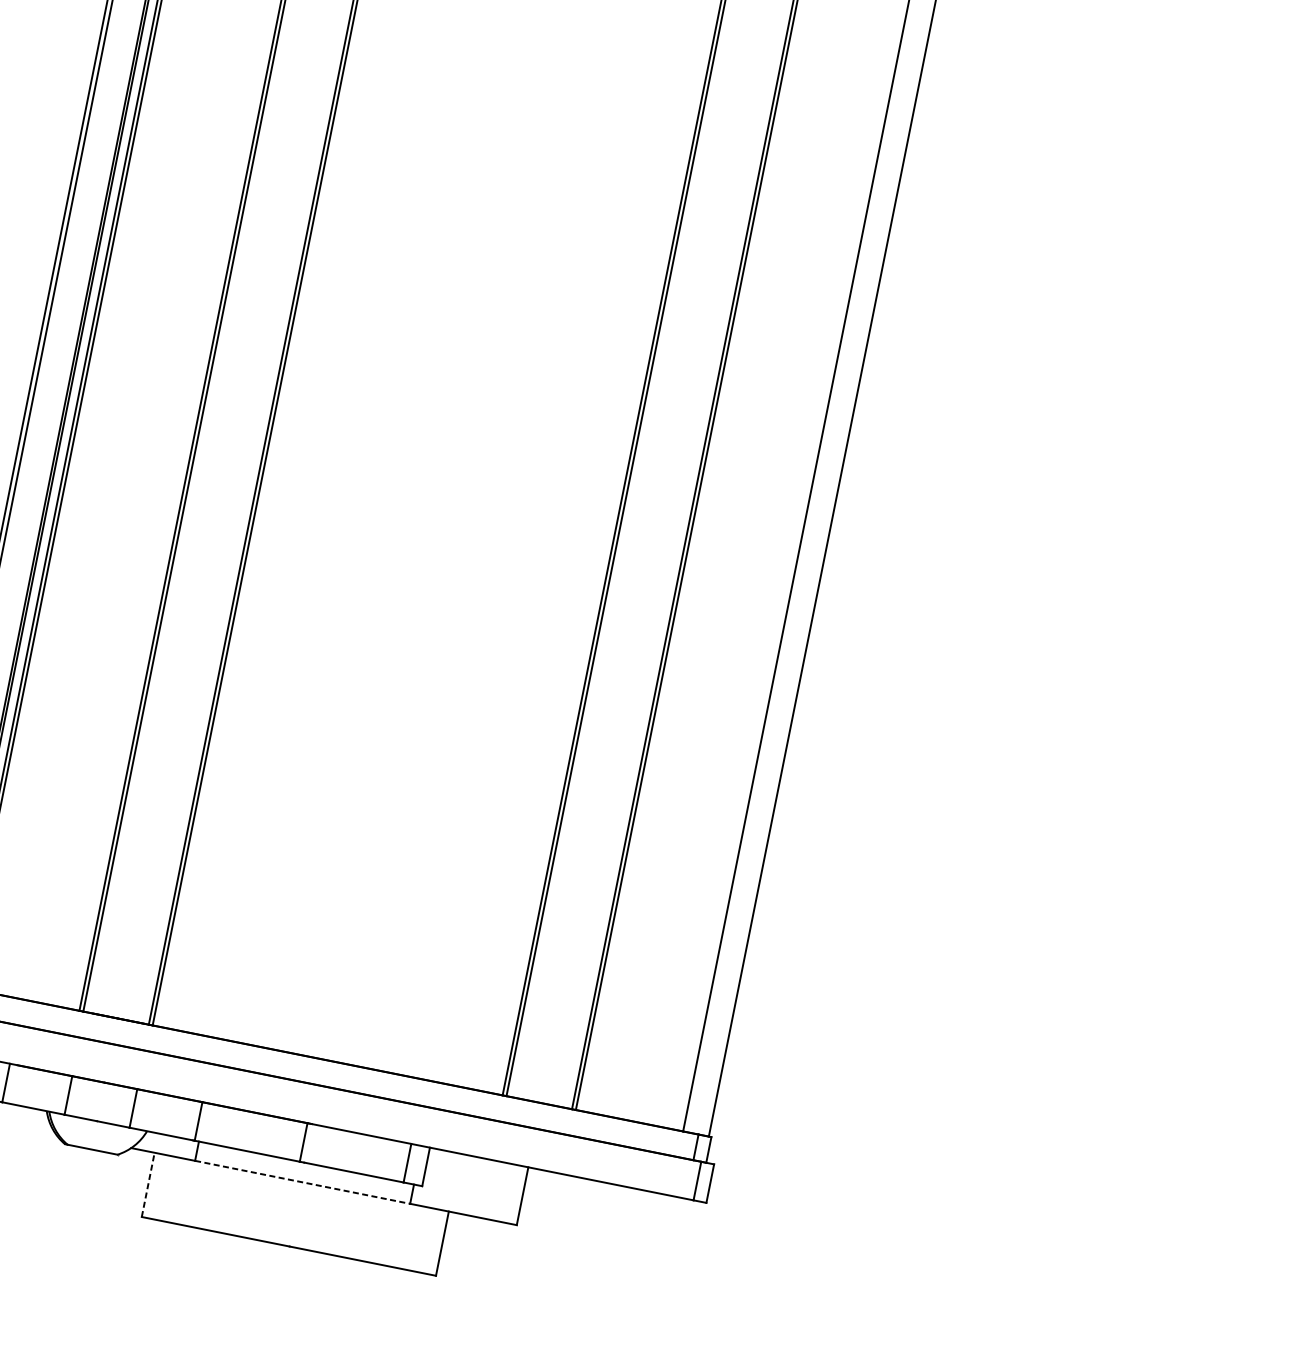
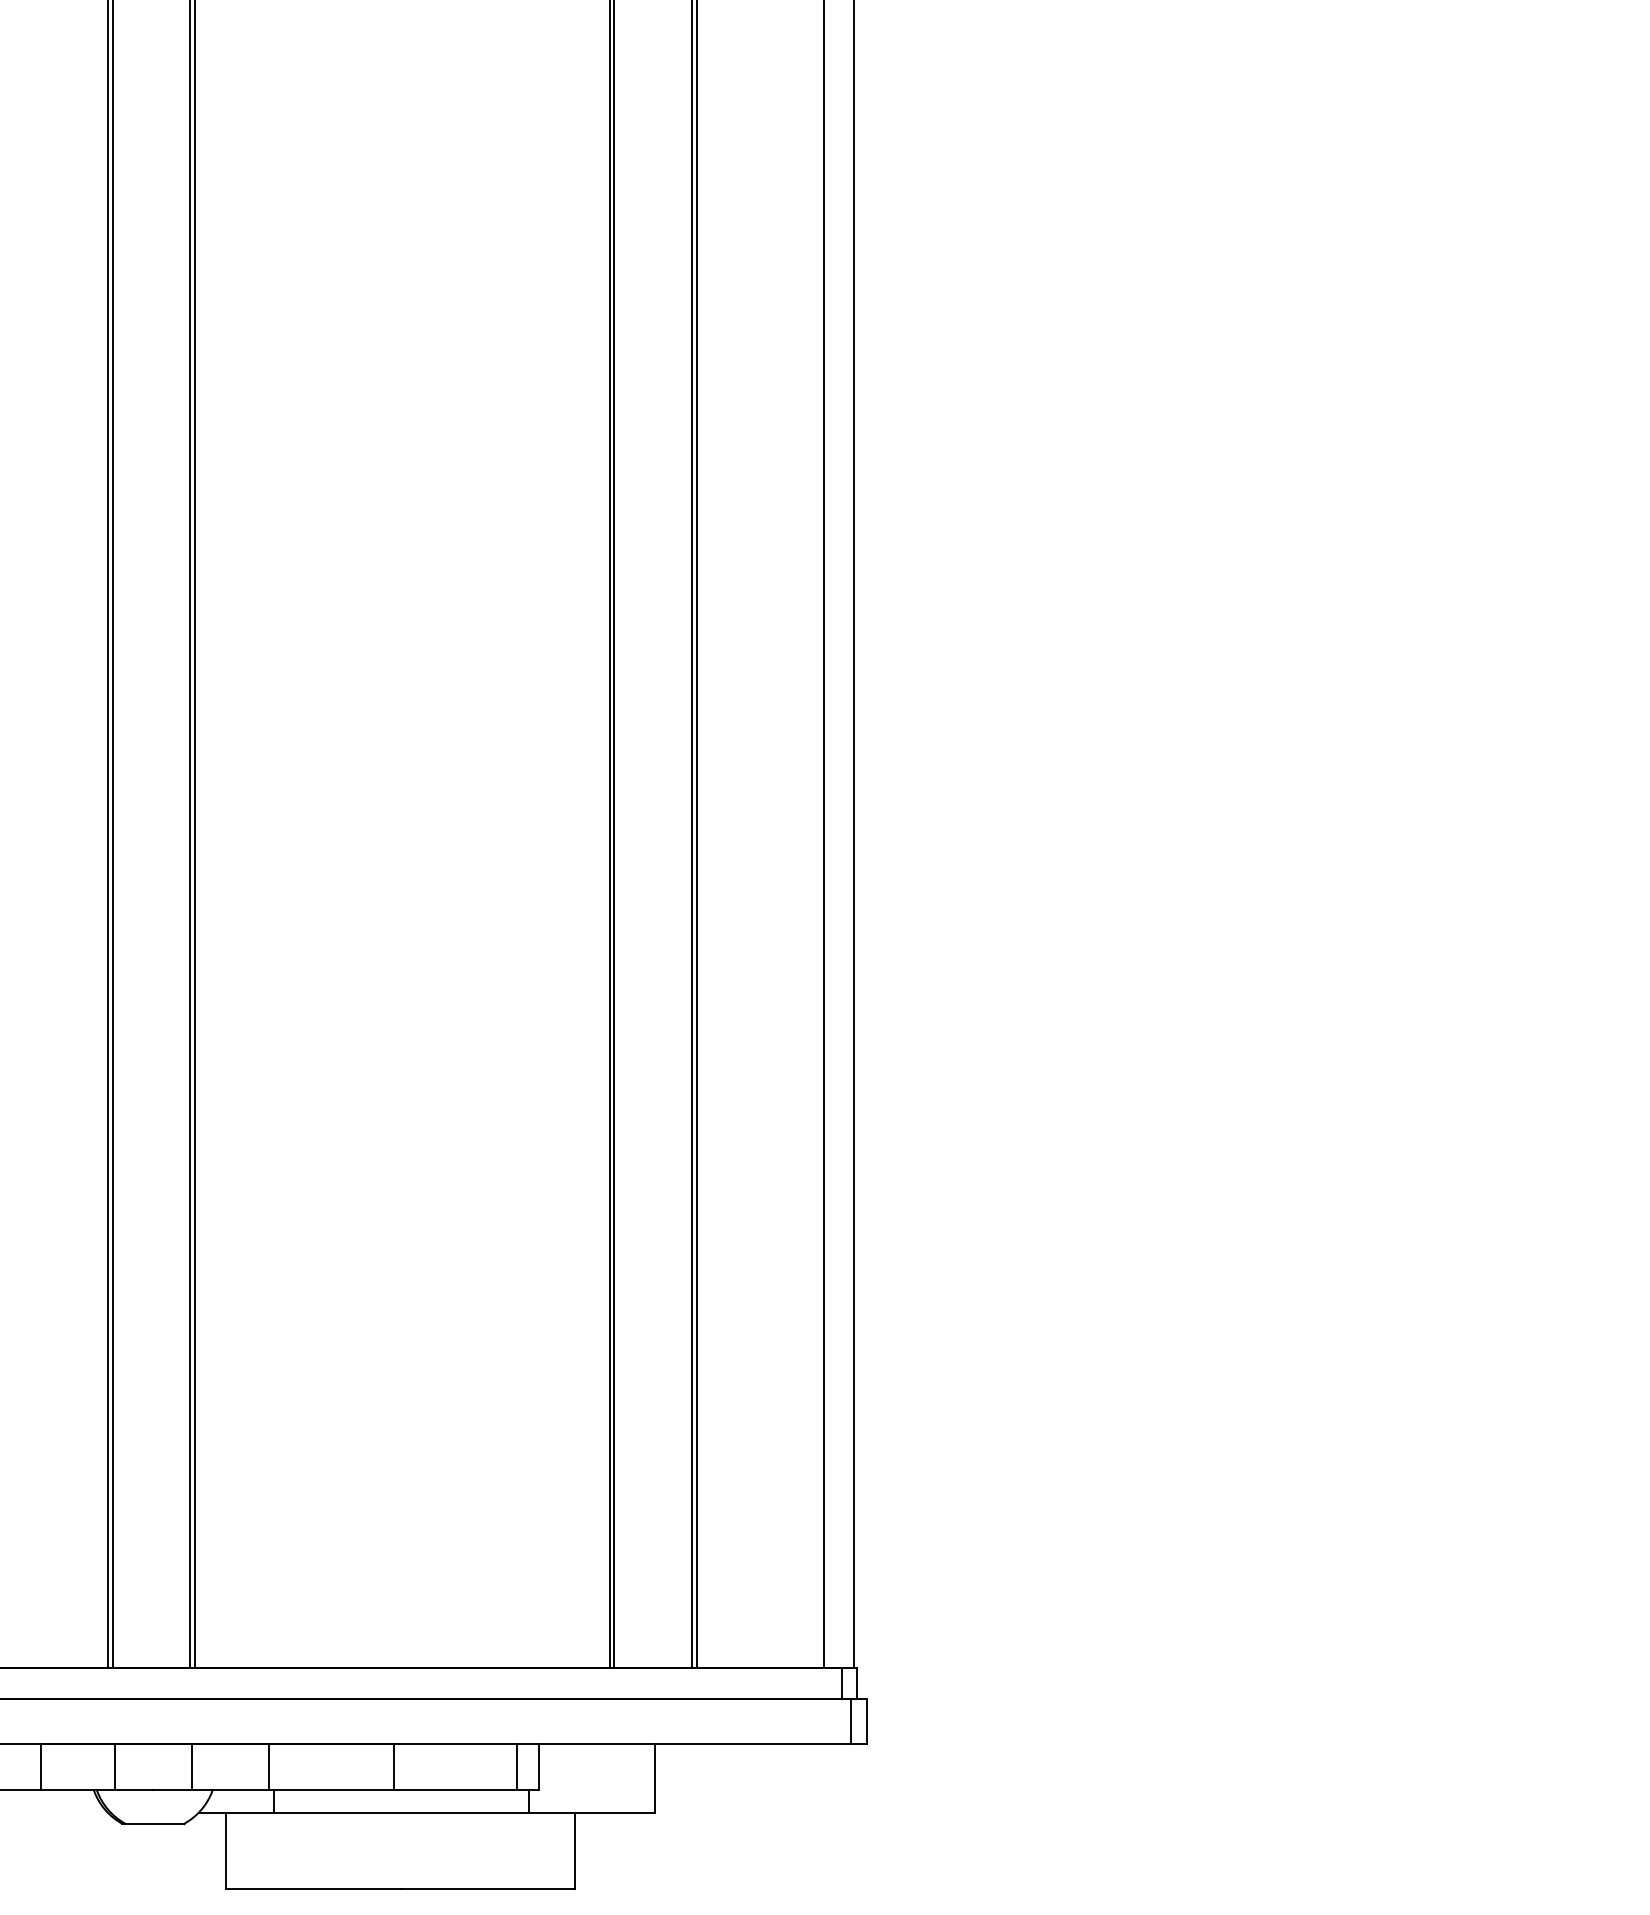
line: (303, 1182) -> (402, 1812), dashed -> solid
line: (148, 1184) -> (226, 1850), dashed -> solid

